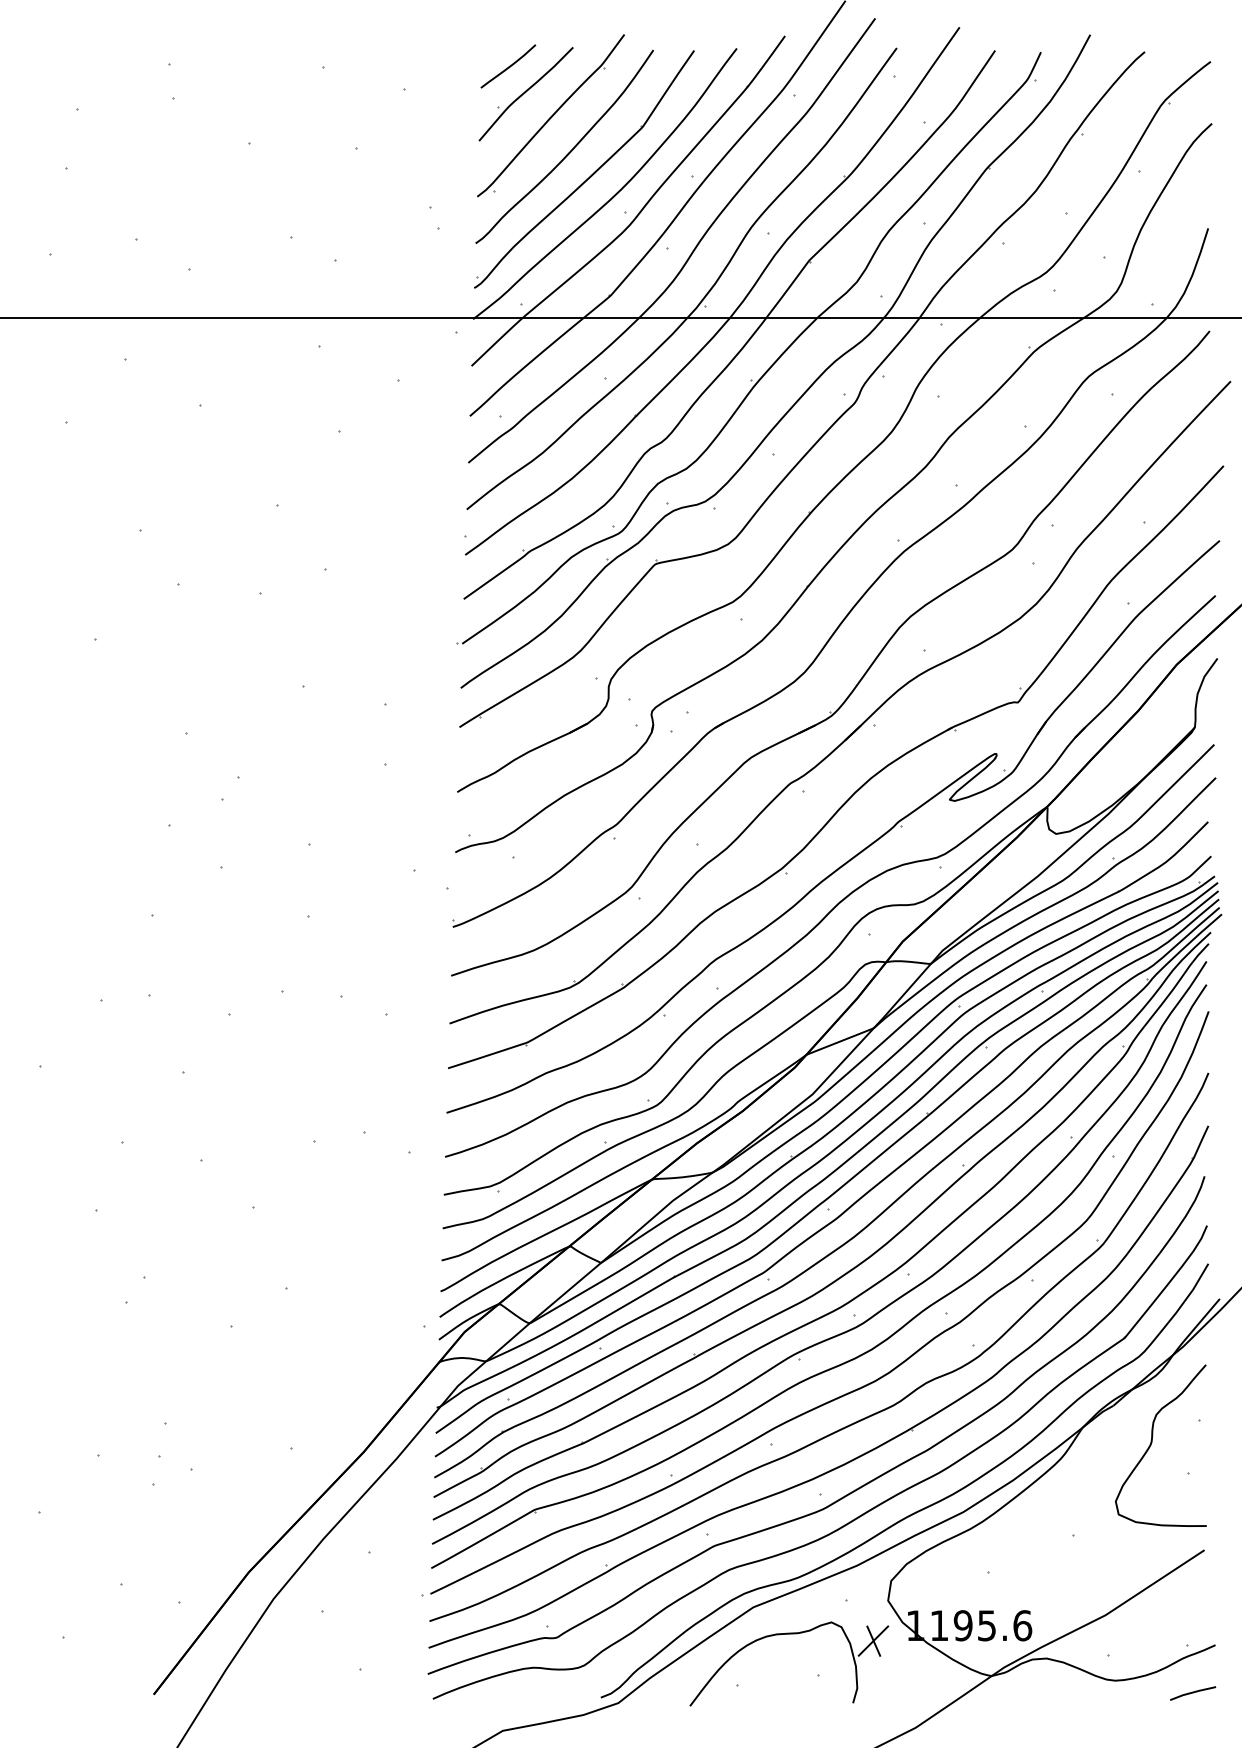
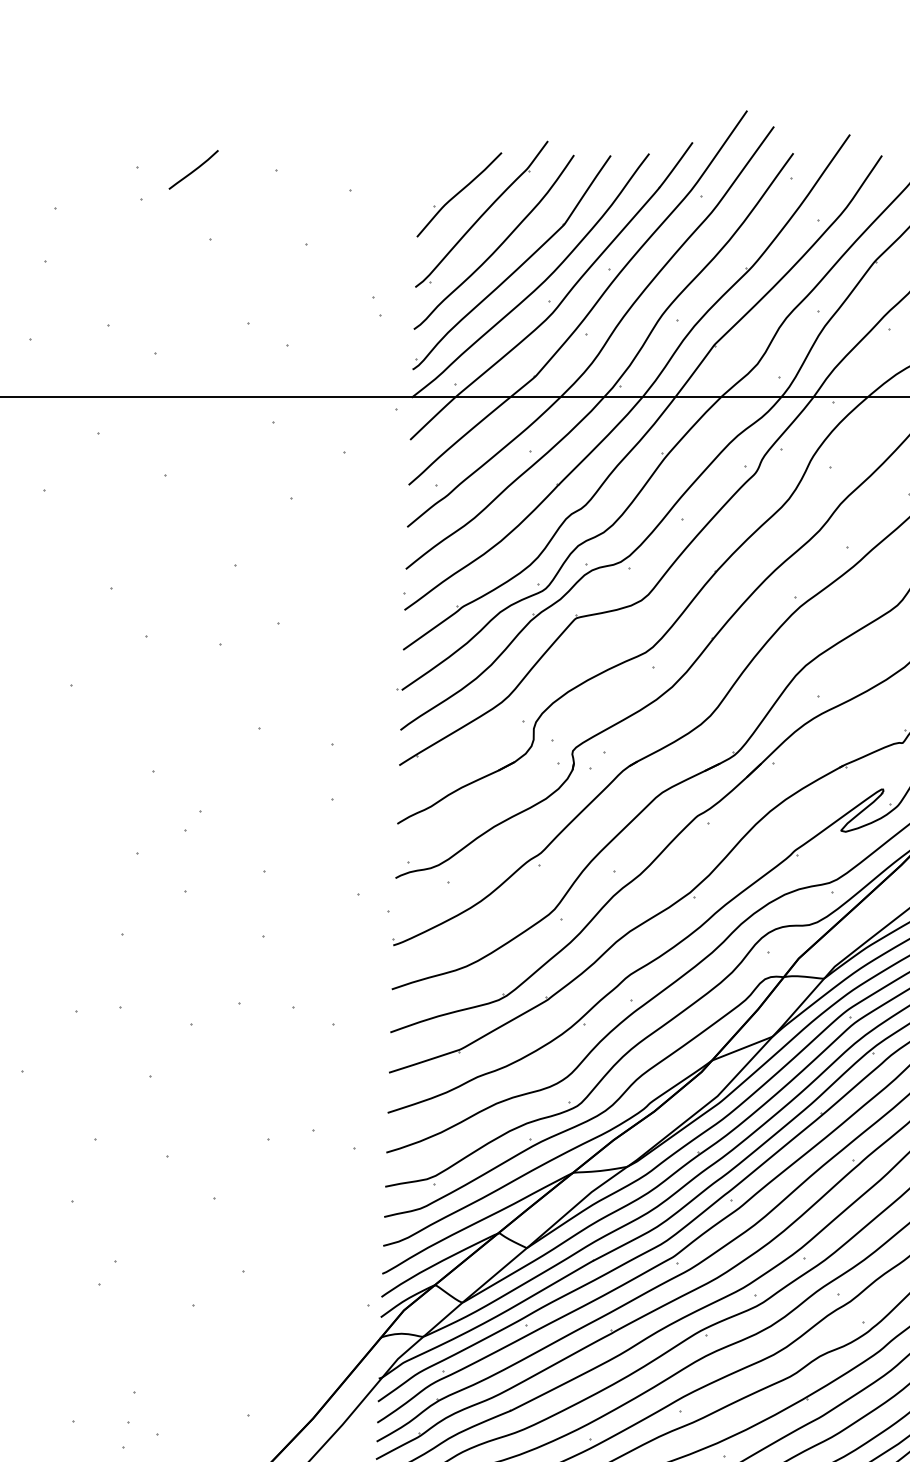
curve: (508, 66) -> (193, 169), moved

